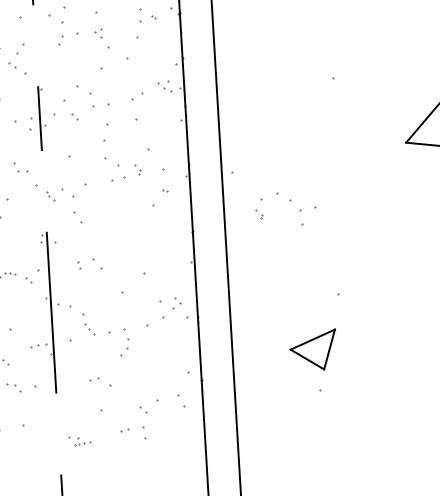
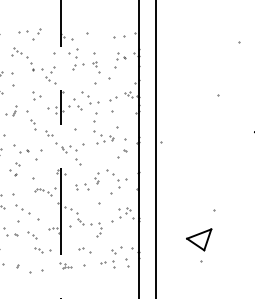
part: (284, 208) -> (110, 178), moved
part: (139, 420) -> (111, 257), moved
part: (78, 440) -> (65, 265), moved

